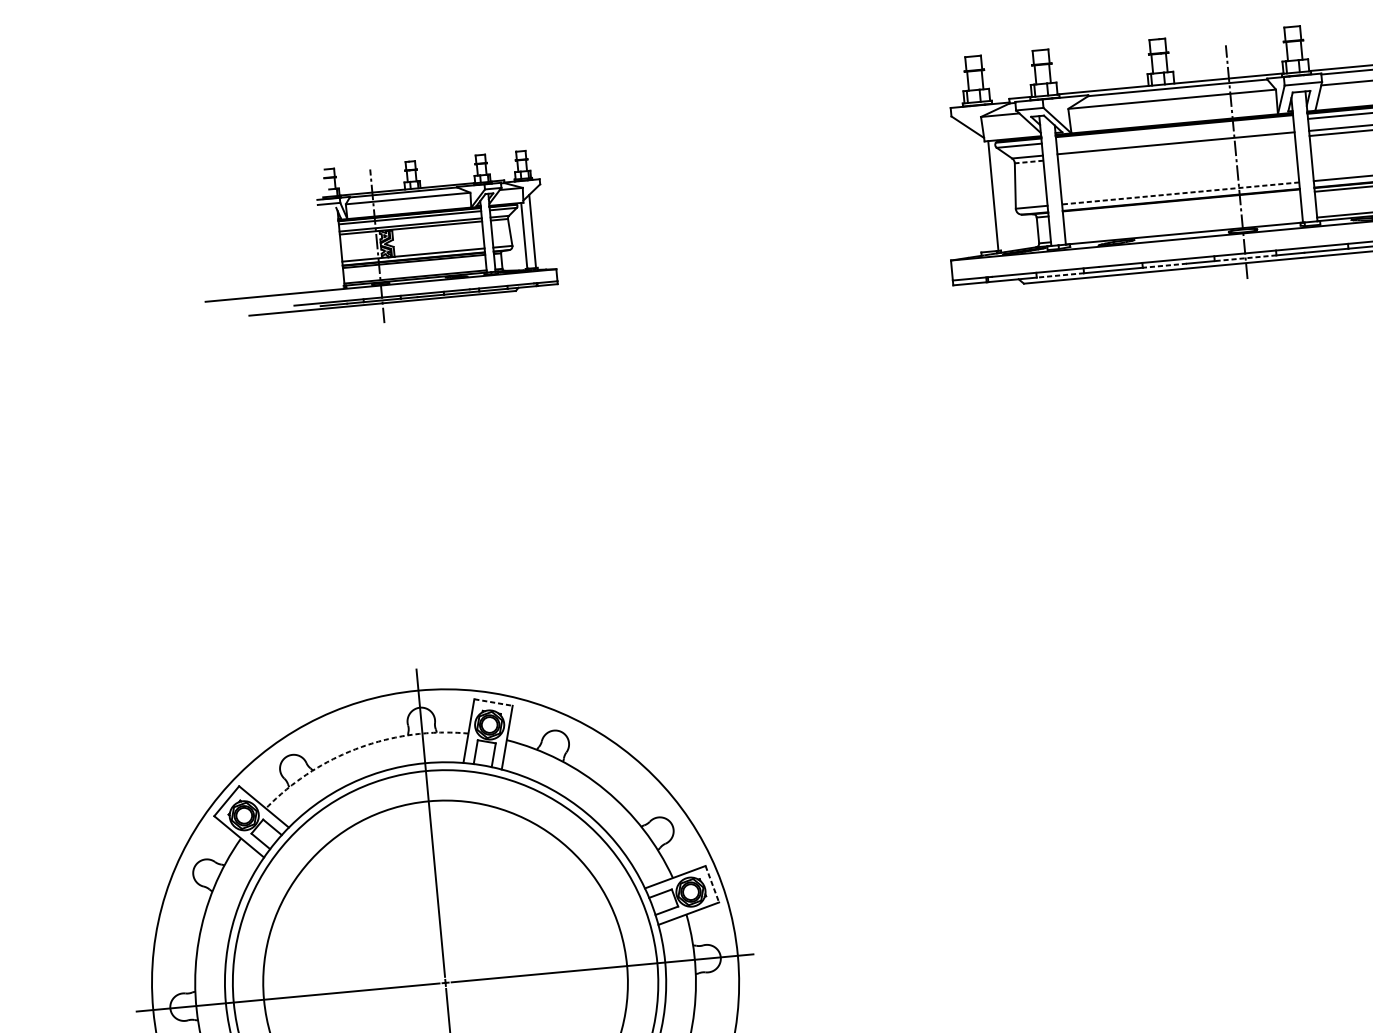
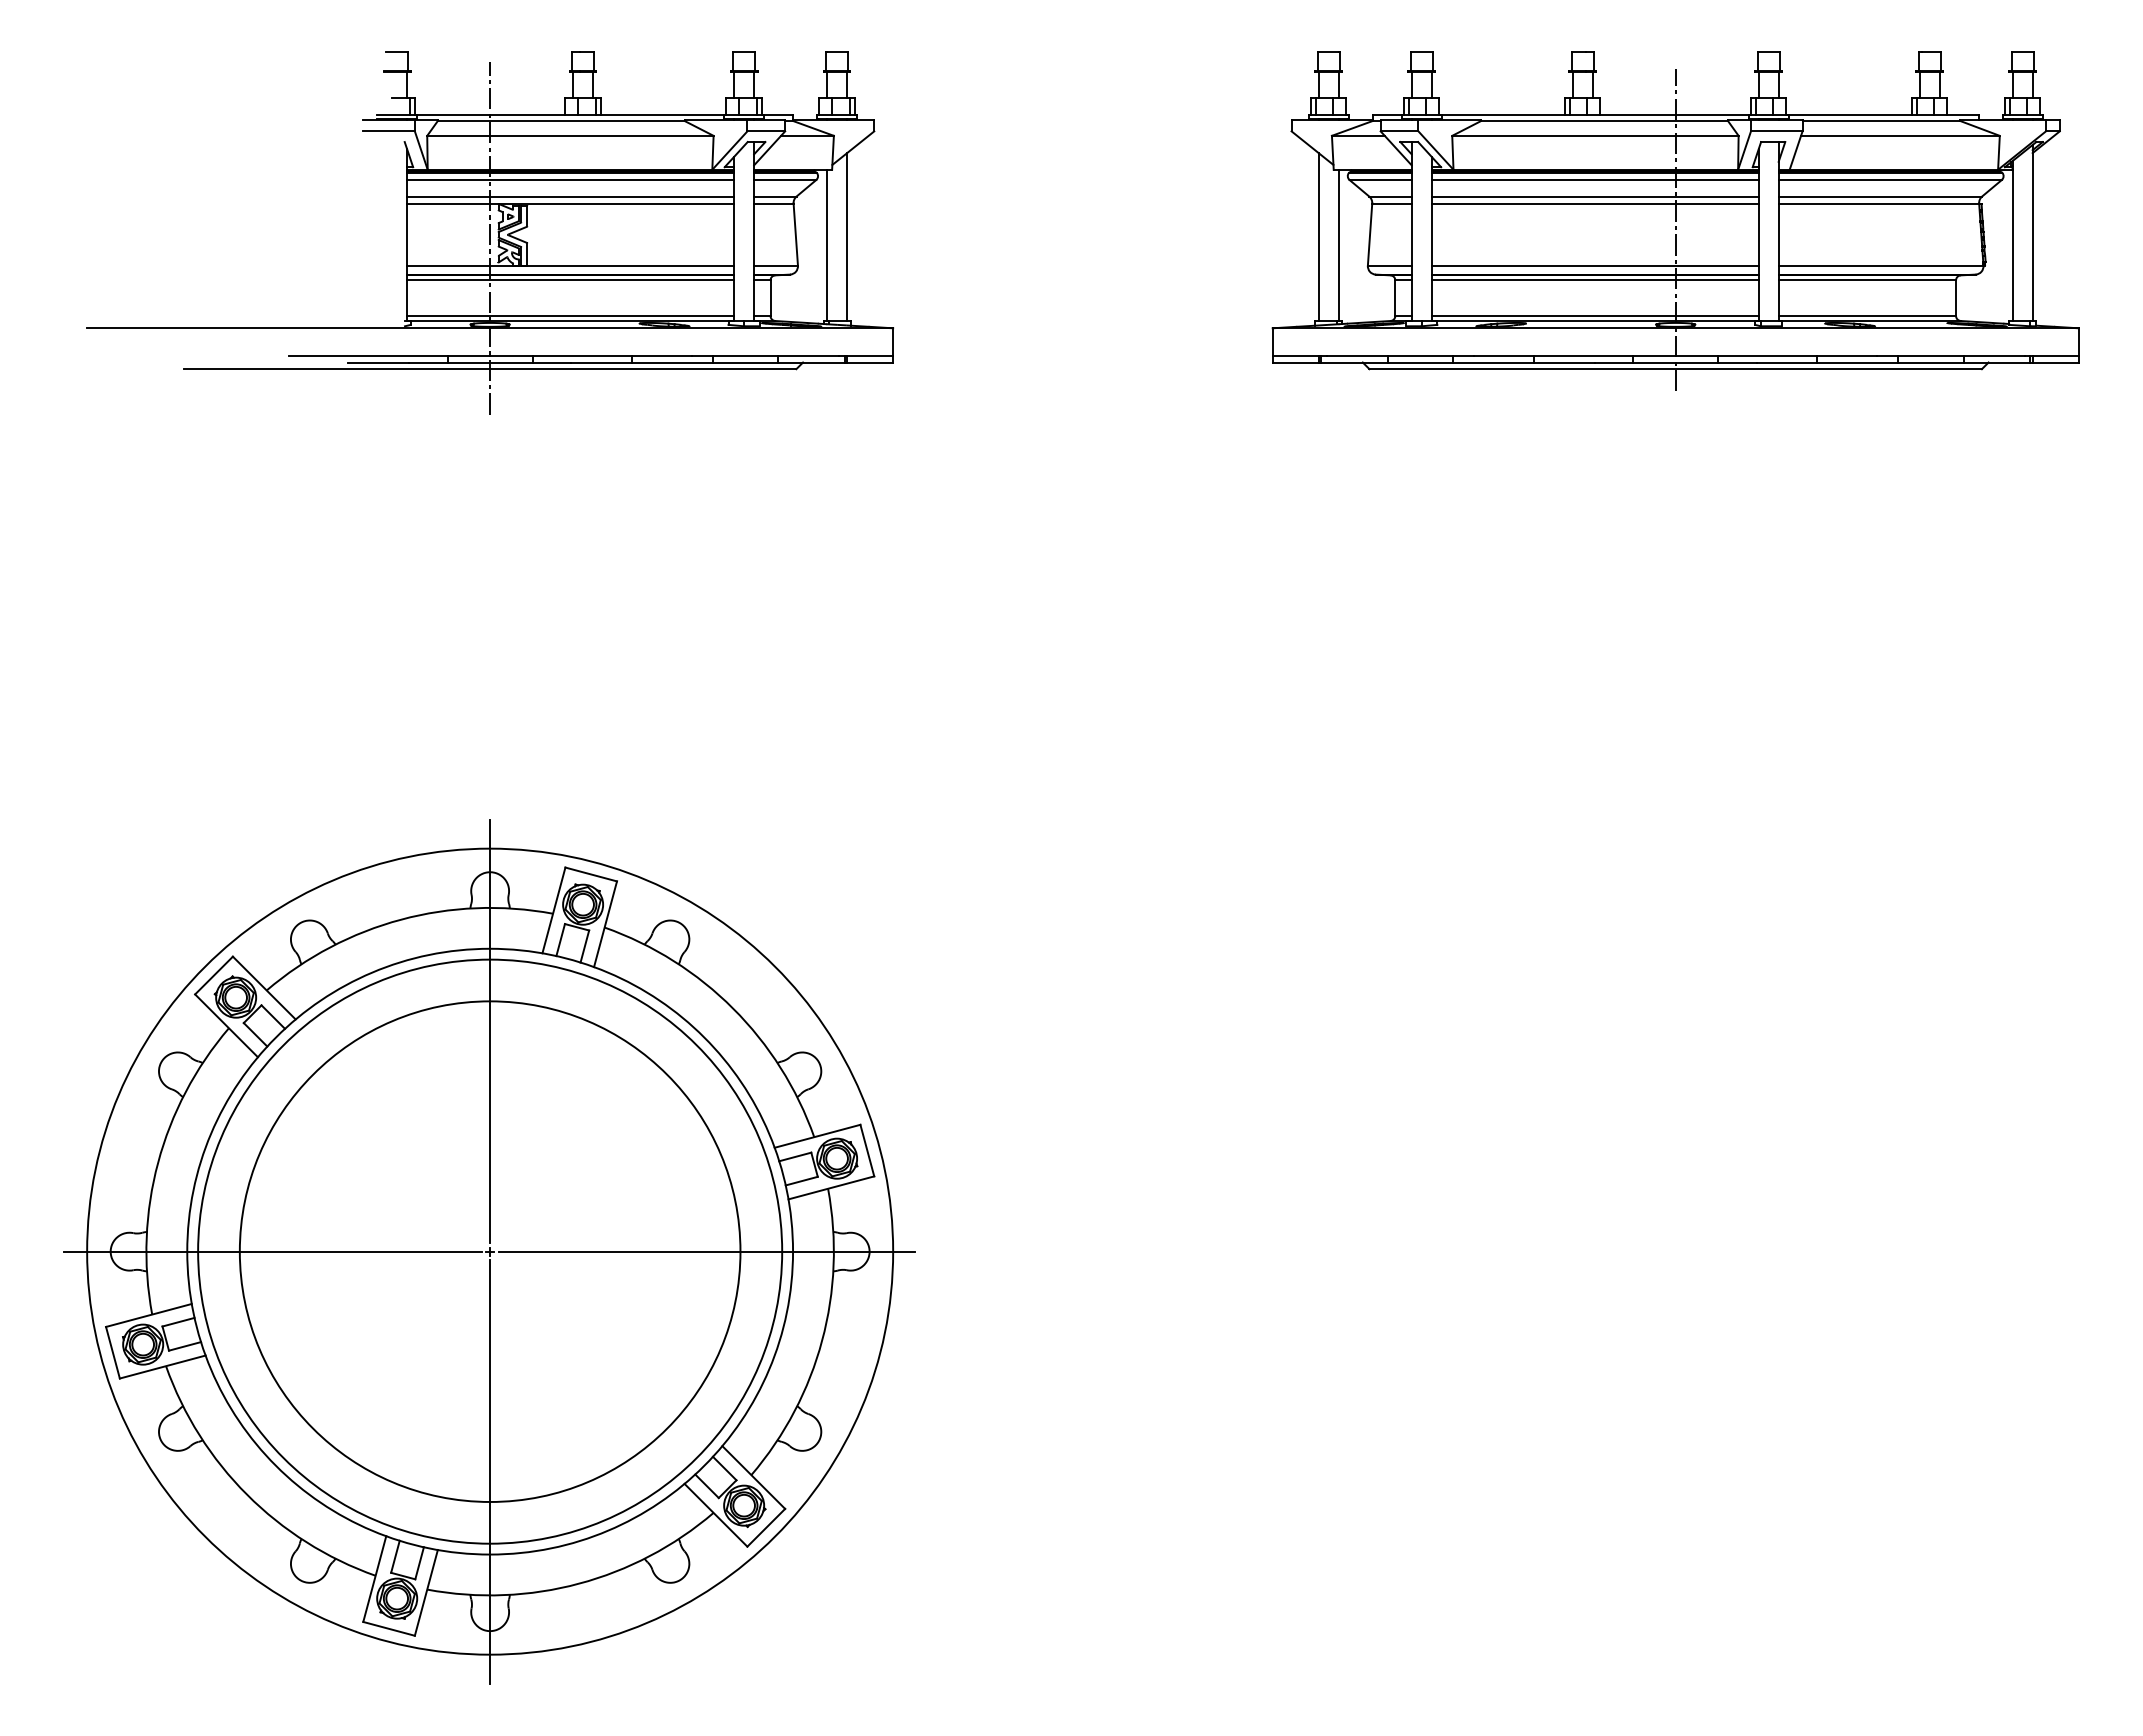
line: (1174, 131) -> (1594, 180), added
line: (1176, 148) -> (1594, 203), added
line: (1028, 162) -> (1391, 203), dashed -> solid
line: (978, 191) -> (1318, 237), added
line: (1180, 193) -> (1594, 265), dashed -> solid
line: (1181, 204) -> (1594, 280), added
line: (1183, 229) -> (1594, 315), added
part: (377, 243) -> (490, 232), size x1.67
line: (1245, 258) -> (1675, 362), dashed -> solid
line: (1164, 265) -> (1563, 362), dashed -> solid
line: (1060, 275) -> (1420, 362), dashed -> solid
line: (493, 702) -> (591, 874), dashed -> solid
arc: (358, 747) -> (401, 919), dashed -> solid
line: (712, 884) -> (867, 1150), dashed -> solid

